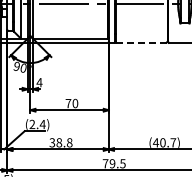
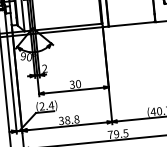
line: (141, 42) -> (131, 24), dashed -> solid
text: (39, 82) -> (44, 68), 4 -> 2
text: (68, 103) -> (72, 84), 70 -> 30

